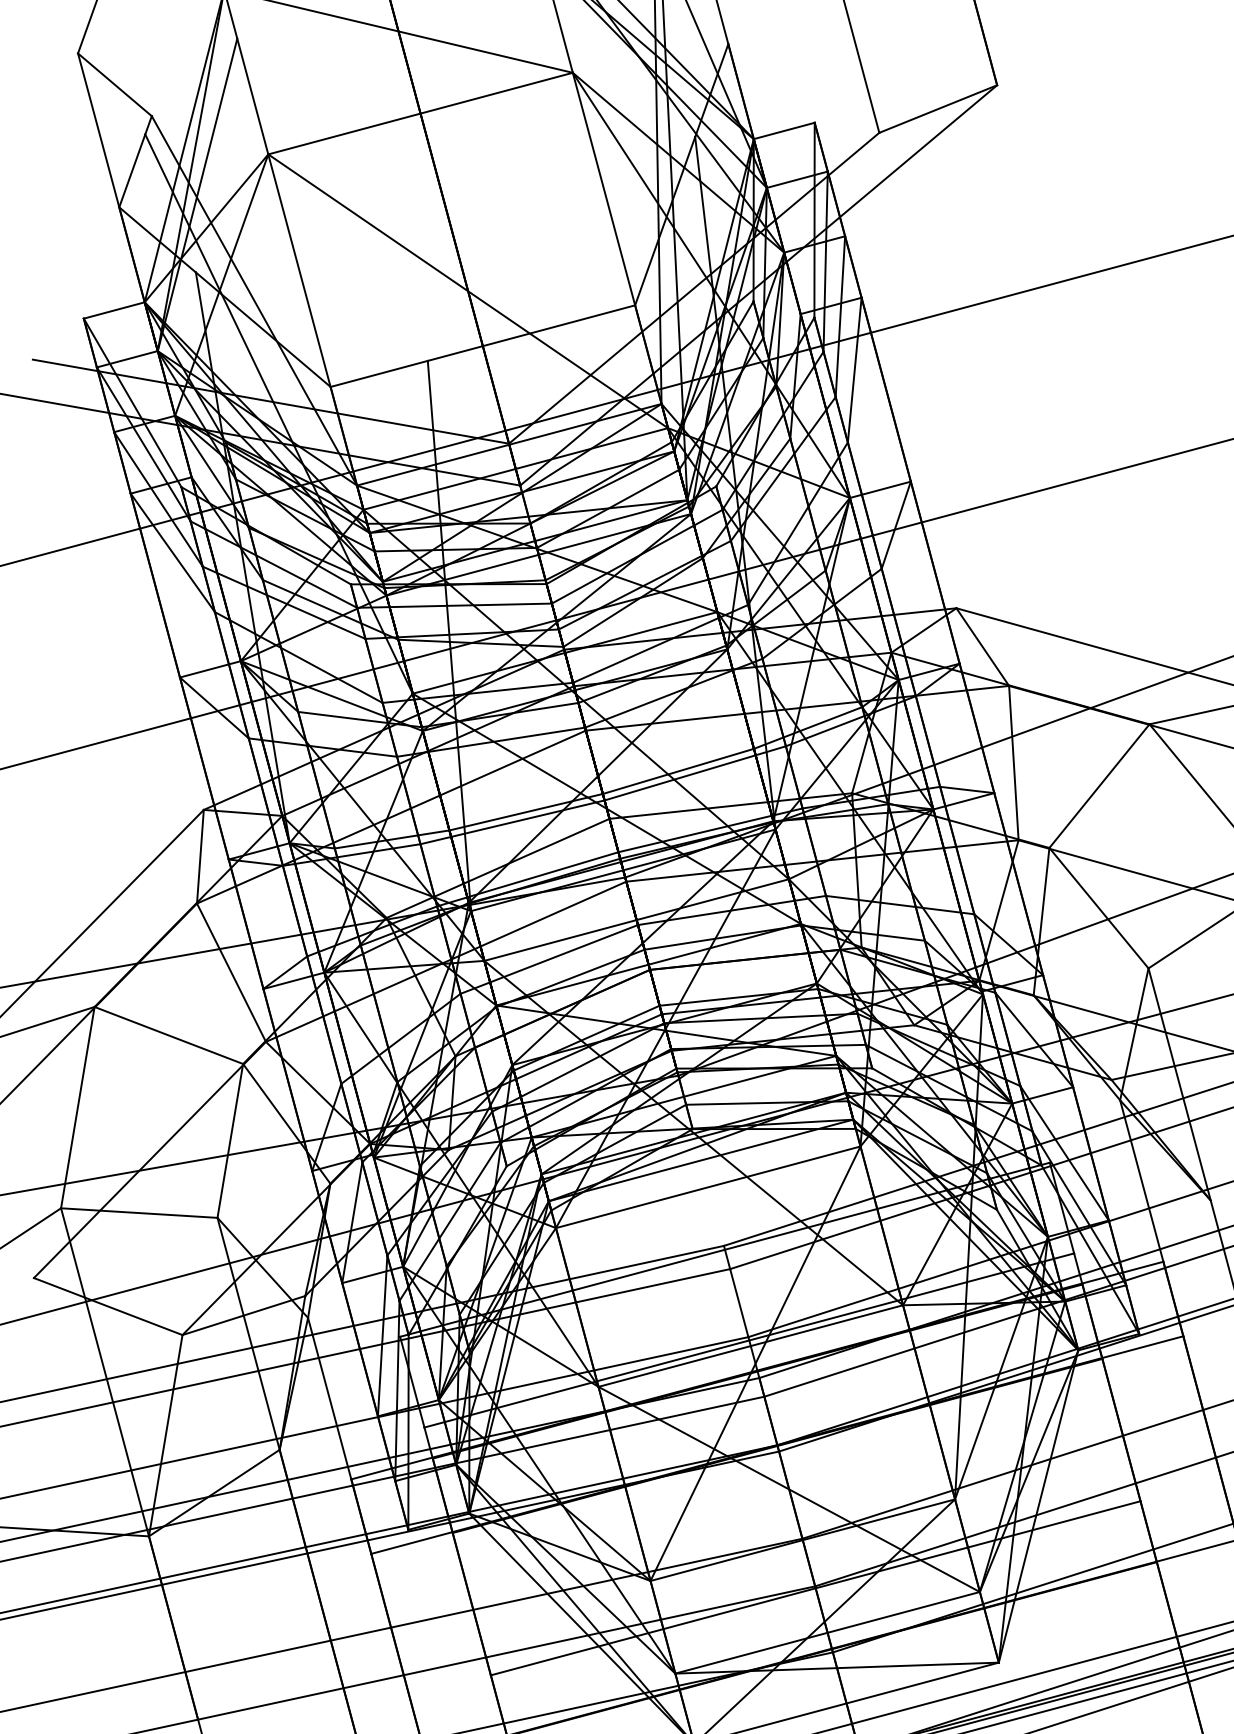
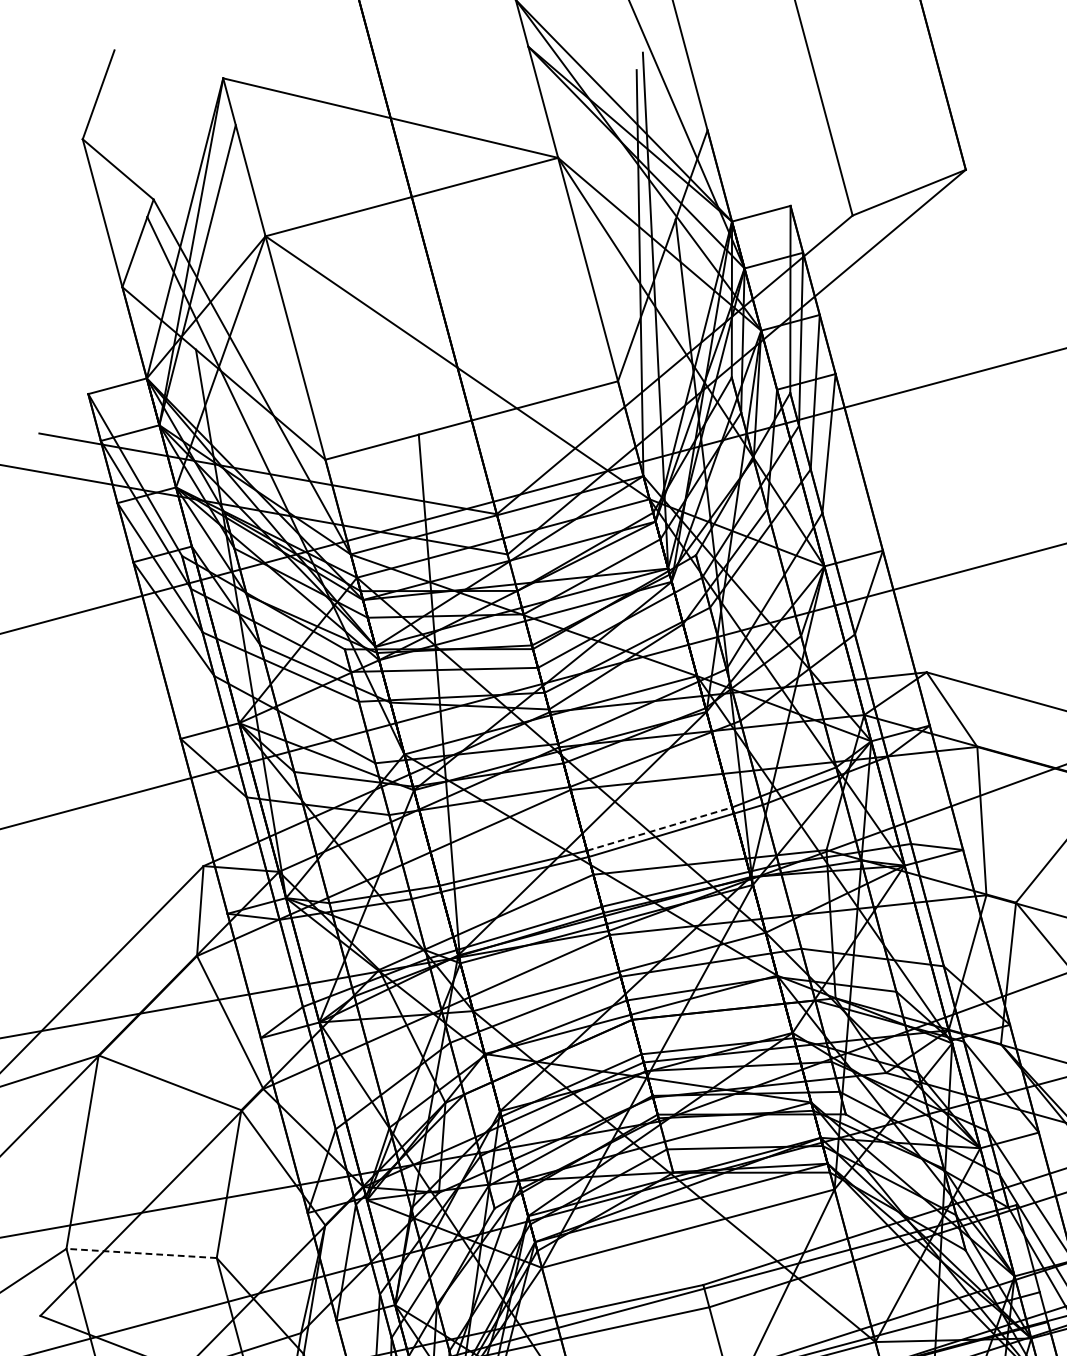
line: (678, 771) -> (659, 829), solid -> dashed
line: (138, 1213) -> (140, 1253), solid -> dashed

